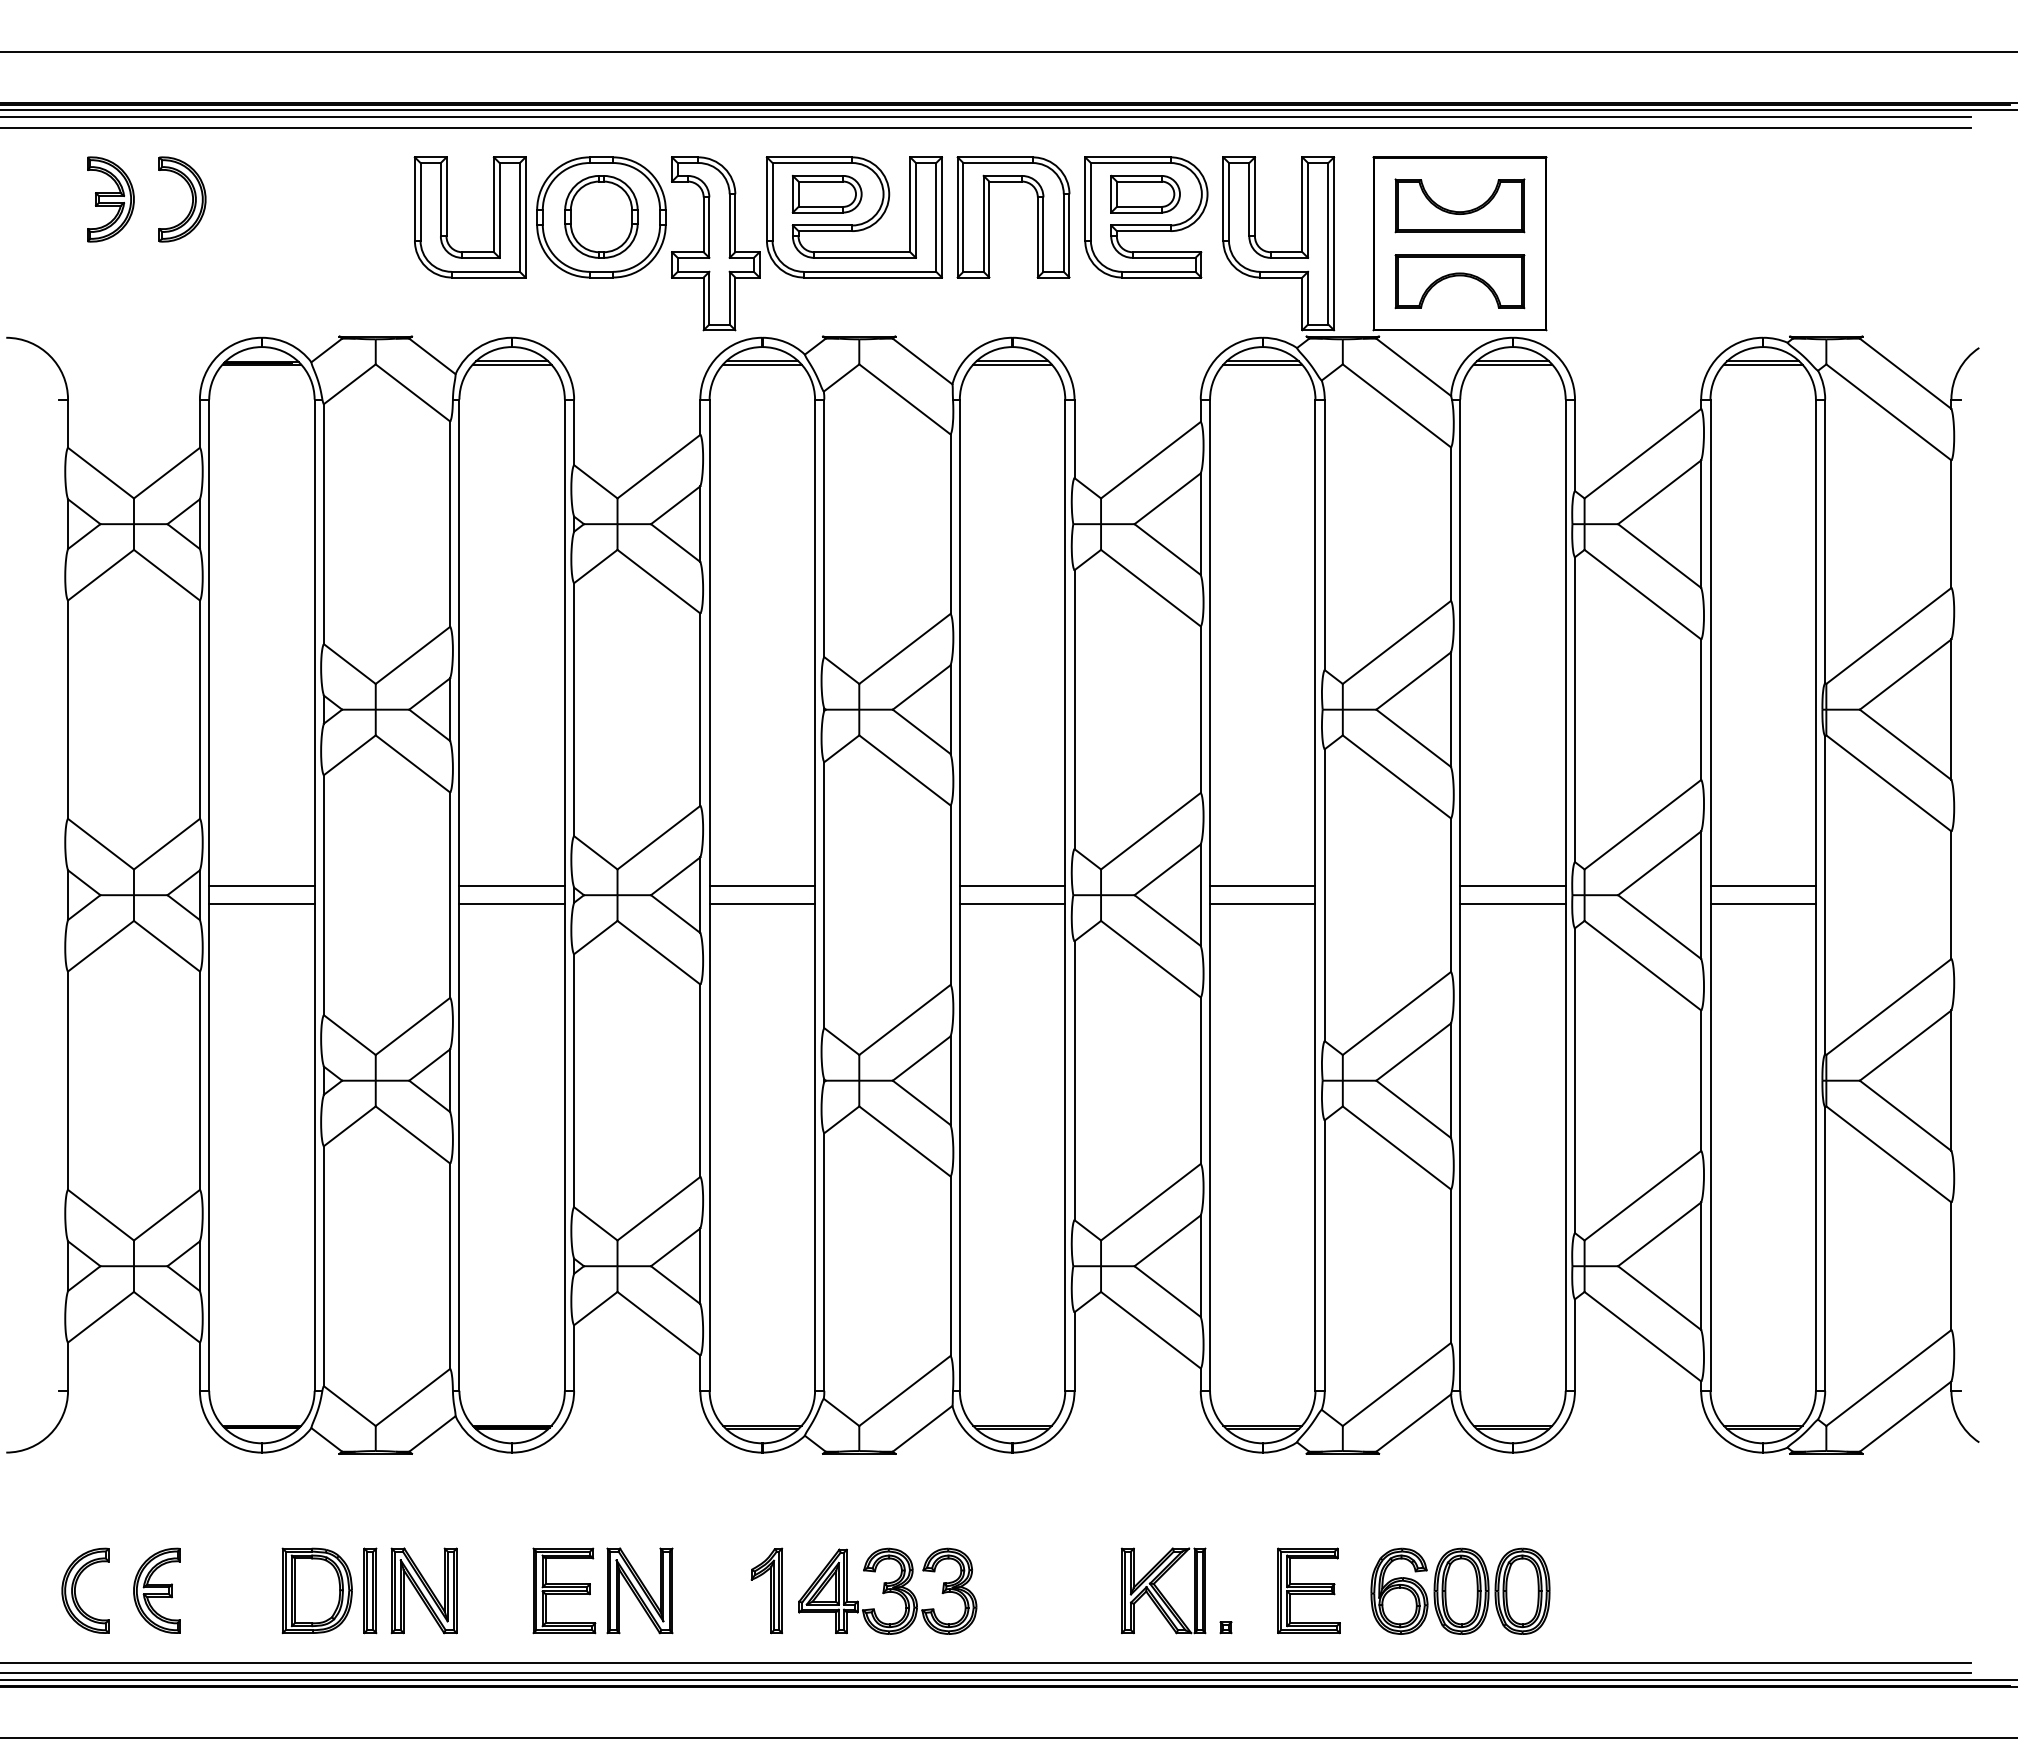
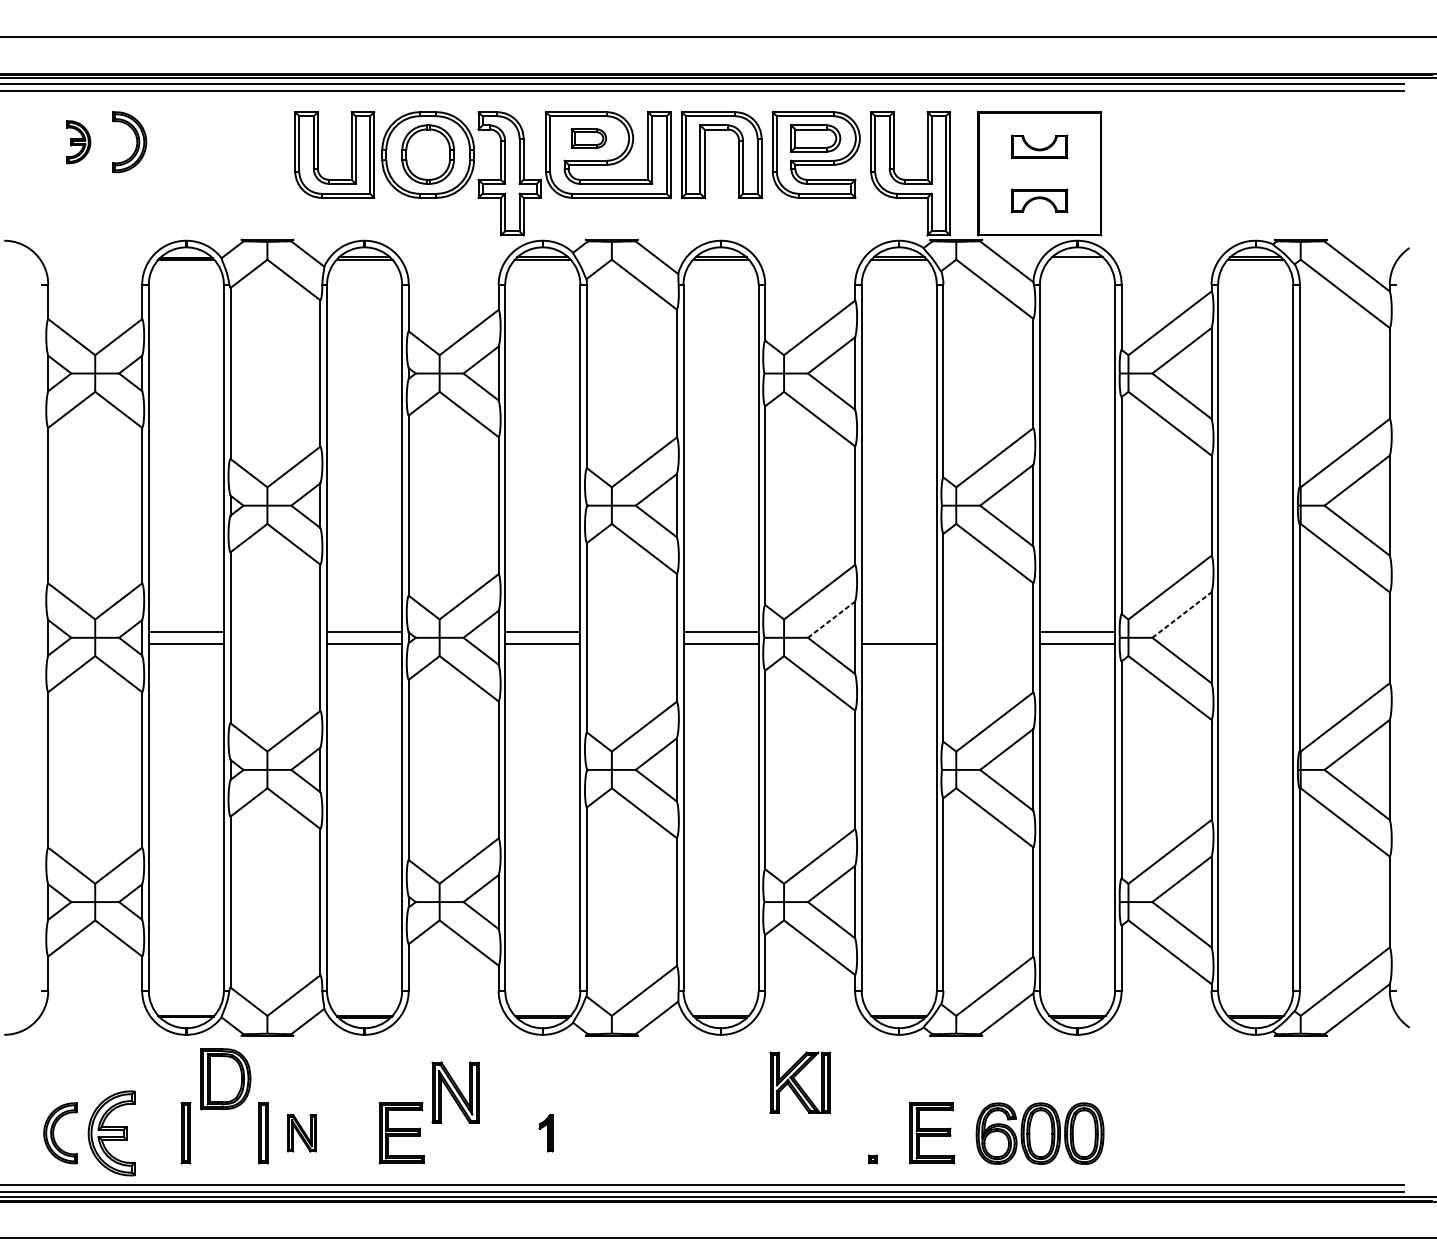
part: (826, 194) -> (588, 138), size x0.7
part: (110, 199) -> (78, 142), size x0.7
part: (1459, 205) -> (1039, 146), size x0.6
part: (1459, 281) -> (1039, 200), size x0.6
line: (1512, 364) -> (1077, 259), removed
line: (1660, 863) -> (1182, 615), solid -> dashed
line: (1167, 869) -> (831, 619), solid -> dashed
line: (1262, 886) -> (899, 631), removed
line: (1762, 886) -> (1255, 631), removed
line: (1762, 903) -> (1255, 643), removed
part: (156, 1590) -> (111, 1133), size x1.4
part: (261, 1590) -> (186, 1133), added
part: (316, 1590) -> (225, 1078), moved
part: (423, 1590) -> (301, 1133), size x0.6
part: (639, 1590) -> (455, 1092), moved
part: (766, 1590) -> (545, 1133), size x0.6
part: (887, 1590) -> (631, 1133), removed
part: (1163, 1590) -> (800, 1082), moved

